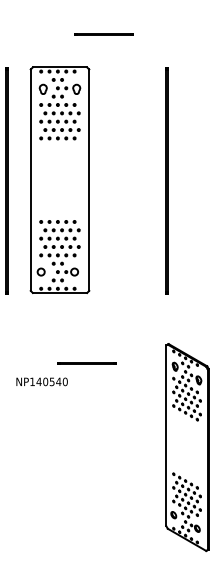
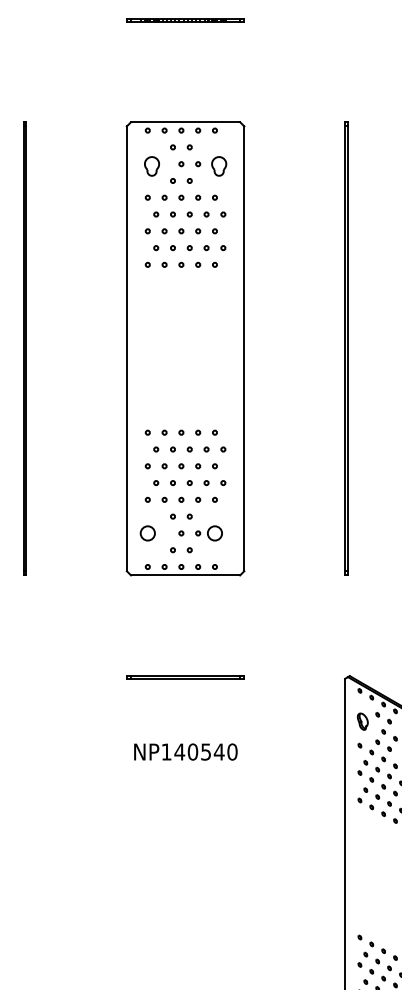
line: (103, 34) -> (184, 19), moved
part: (59, 179) -> (184, 347), moved
line: (86, 363) -> (184, 676), moved
text: (41, 381) -> (184, 751), moved

